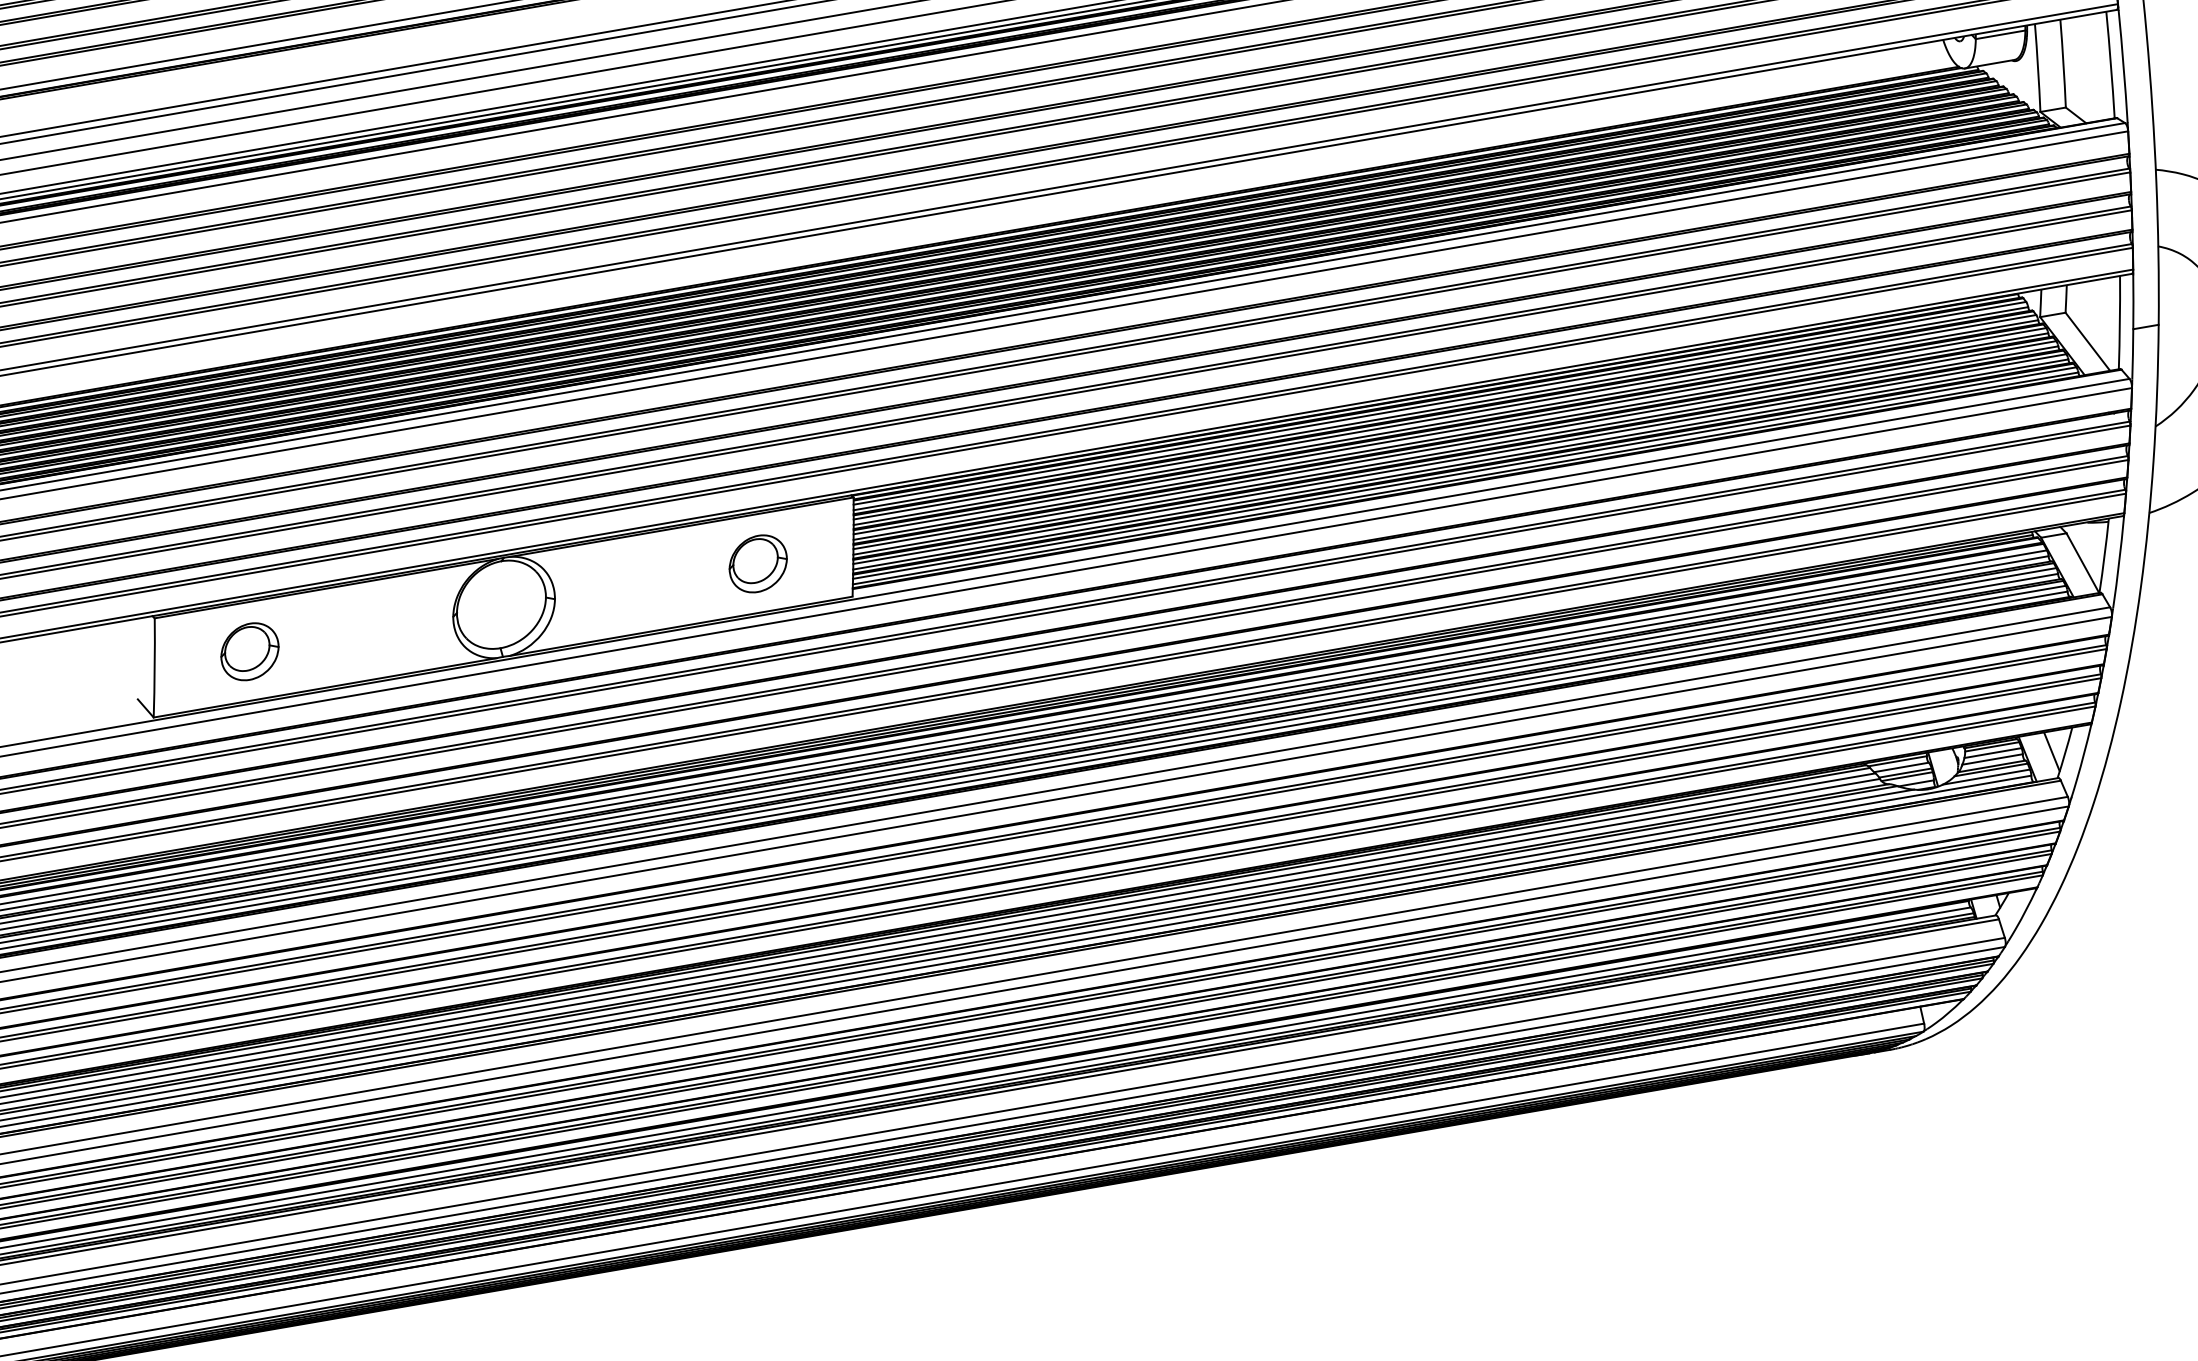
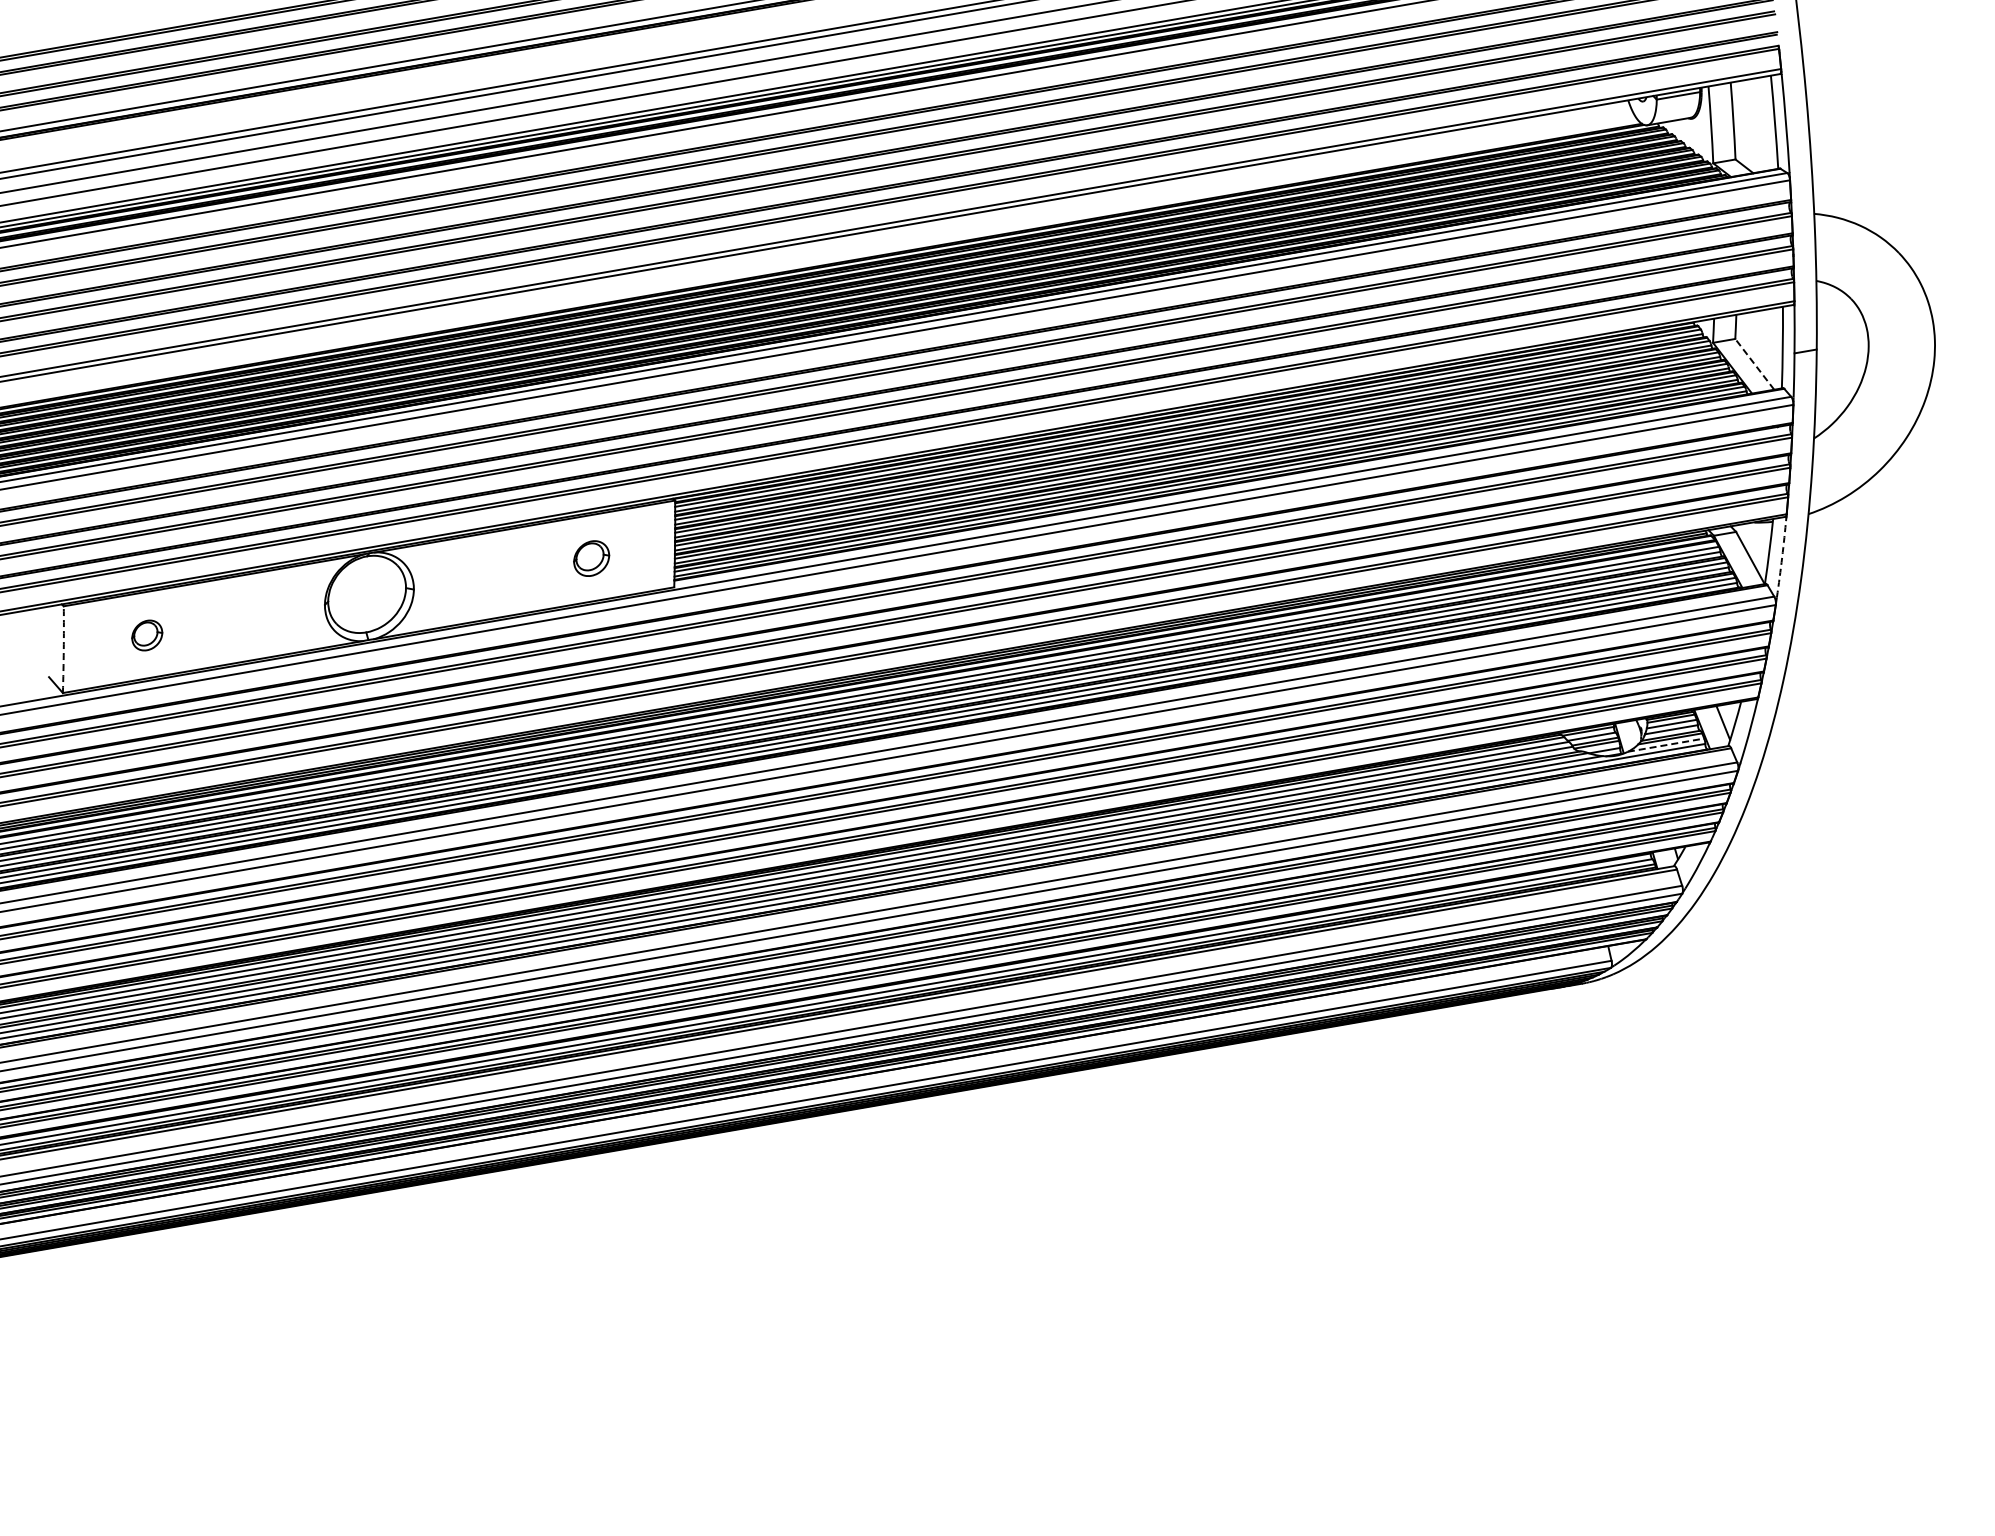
line: (2087, 341) -> (1754, 364), solid -> dashed
arc: (2119, 562) -> (1782, 557), solid -> dashed
part: (757, 563) -> (591, 558), size x0.7
part: (250, 651) -> (147, 635), size x0.6
arc: (154, 667) -> (63, 649), solid -> dashed
line: (1986, 777) -> (1666, 745), solid -> dashed

